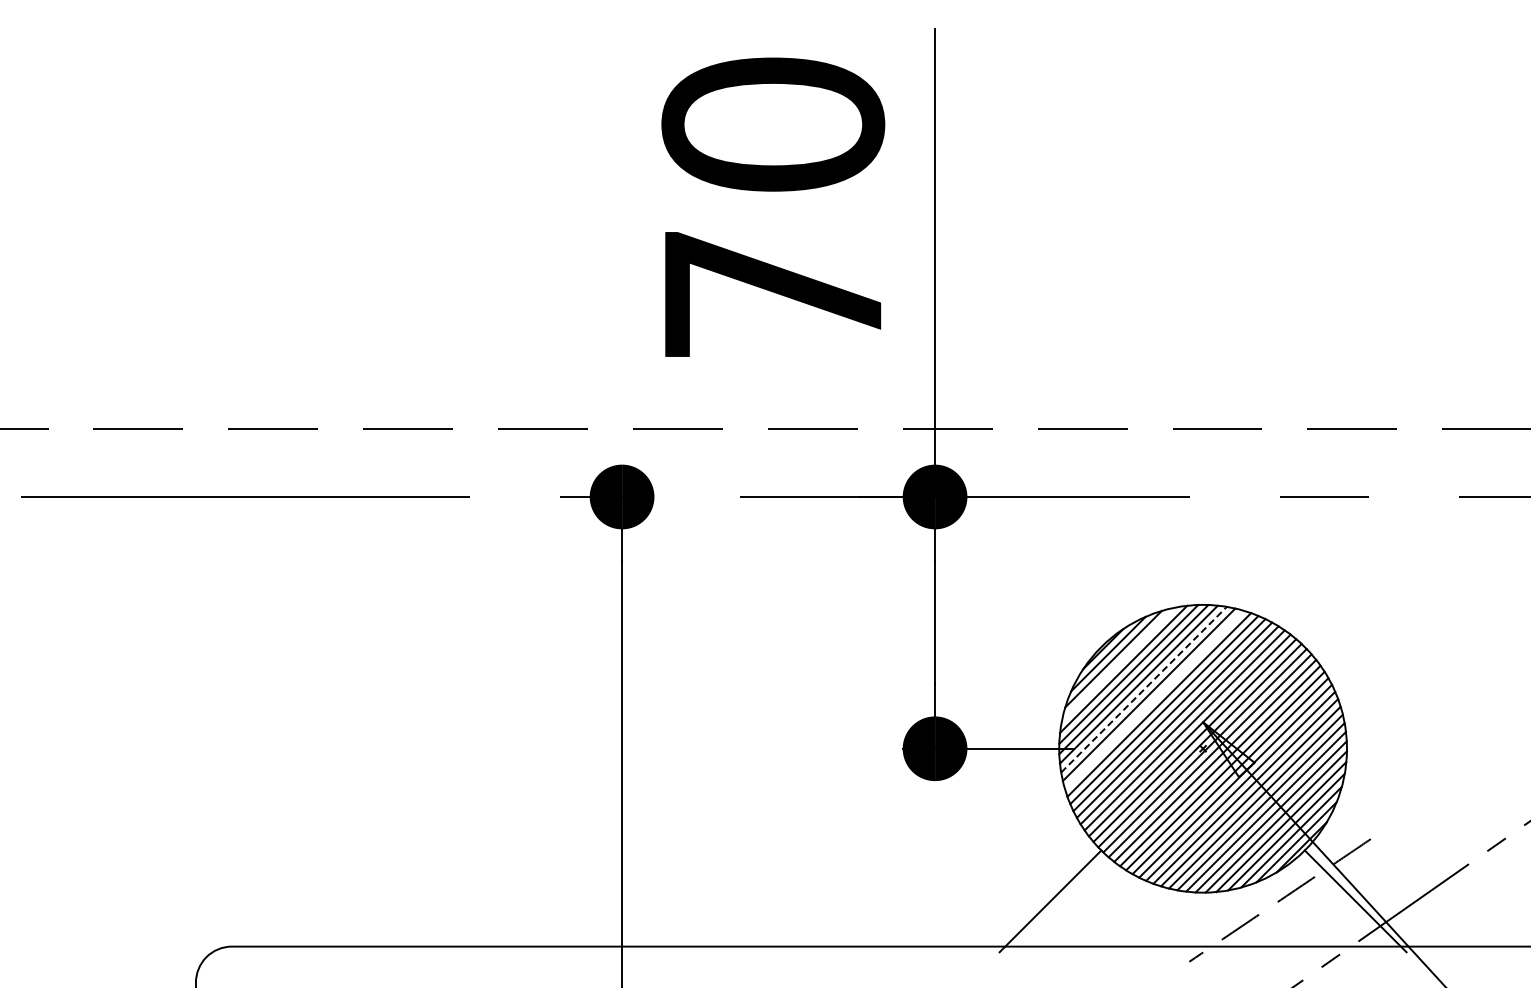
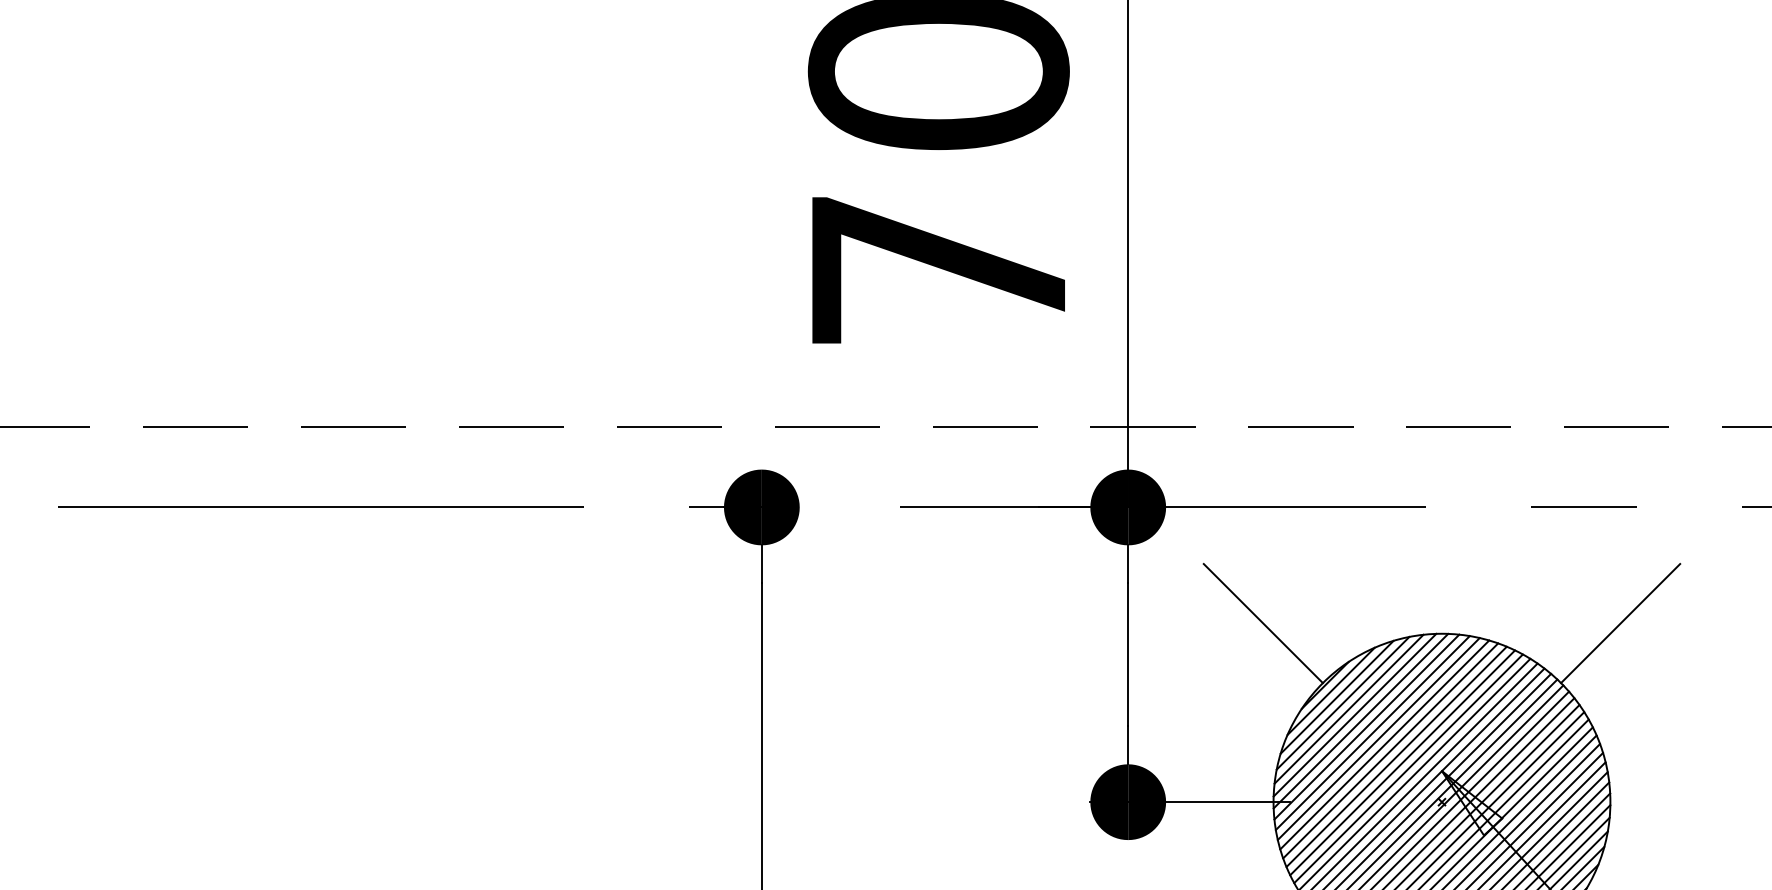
line: (1050, 596) -> (1263, 623), added
line: (1355, 596) -> (1620, 623), added
line: (1118, 663) -> (1342, 702), added
line: (1144, 689) -> (1373, 732), dashed -> solid
line: (1153, 699) -> (1383, 744), added

